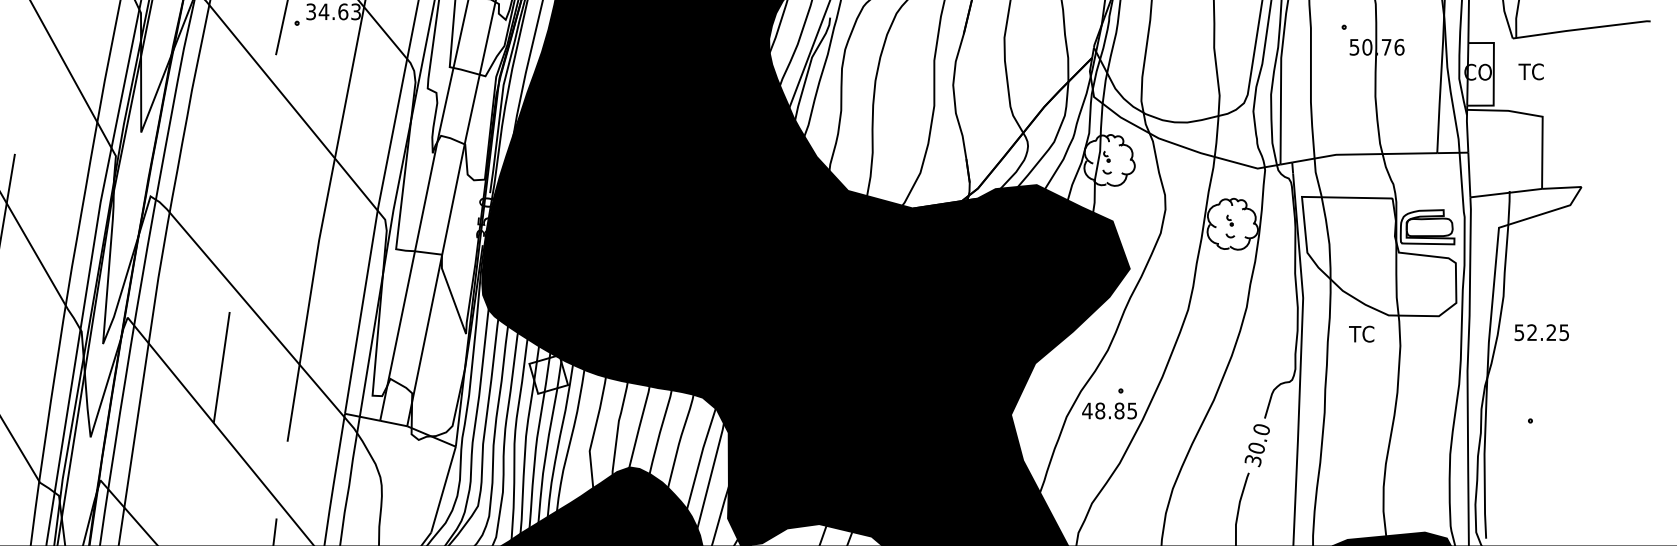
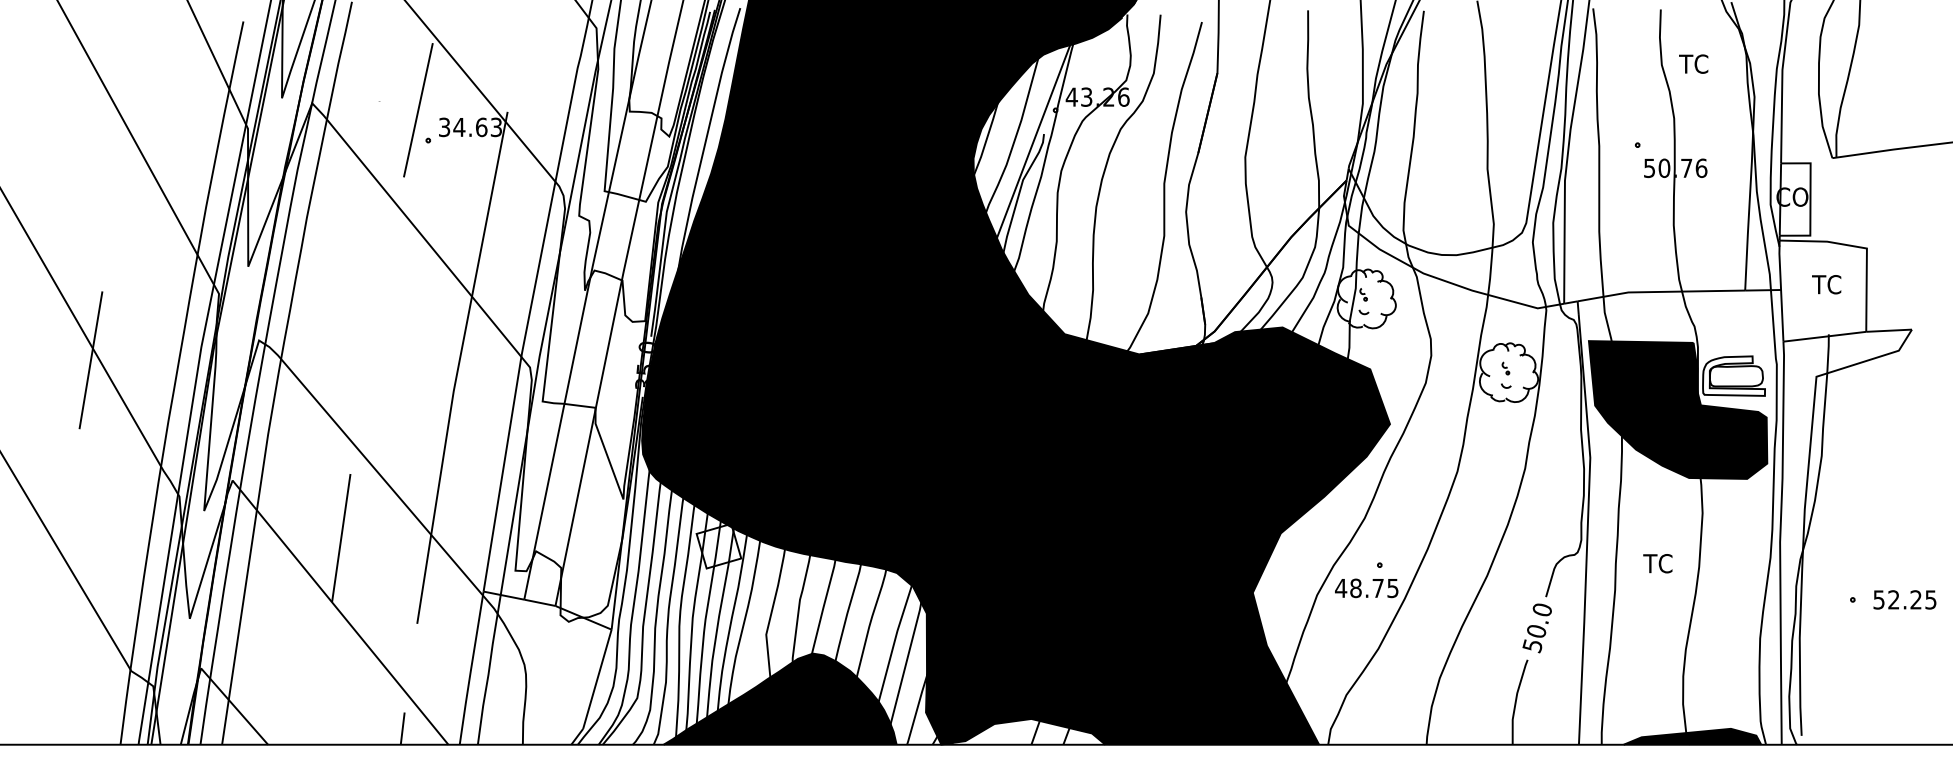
text: (1531, 71) -> (1826, 284), moved
fill: (1378, 256) -> (1677, 409), added
text: (1541, 332) -> (1904, 599), moved
text: (1361, 334) -> (1657, 563), moved
text: (1118, 411) -> (1377, 588), 48.85 -> 48.75
text: (1253, 459) -> (1532, 644), 30.0 -> 50.0

